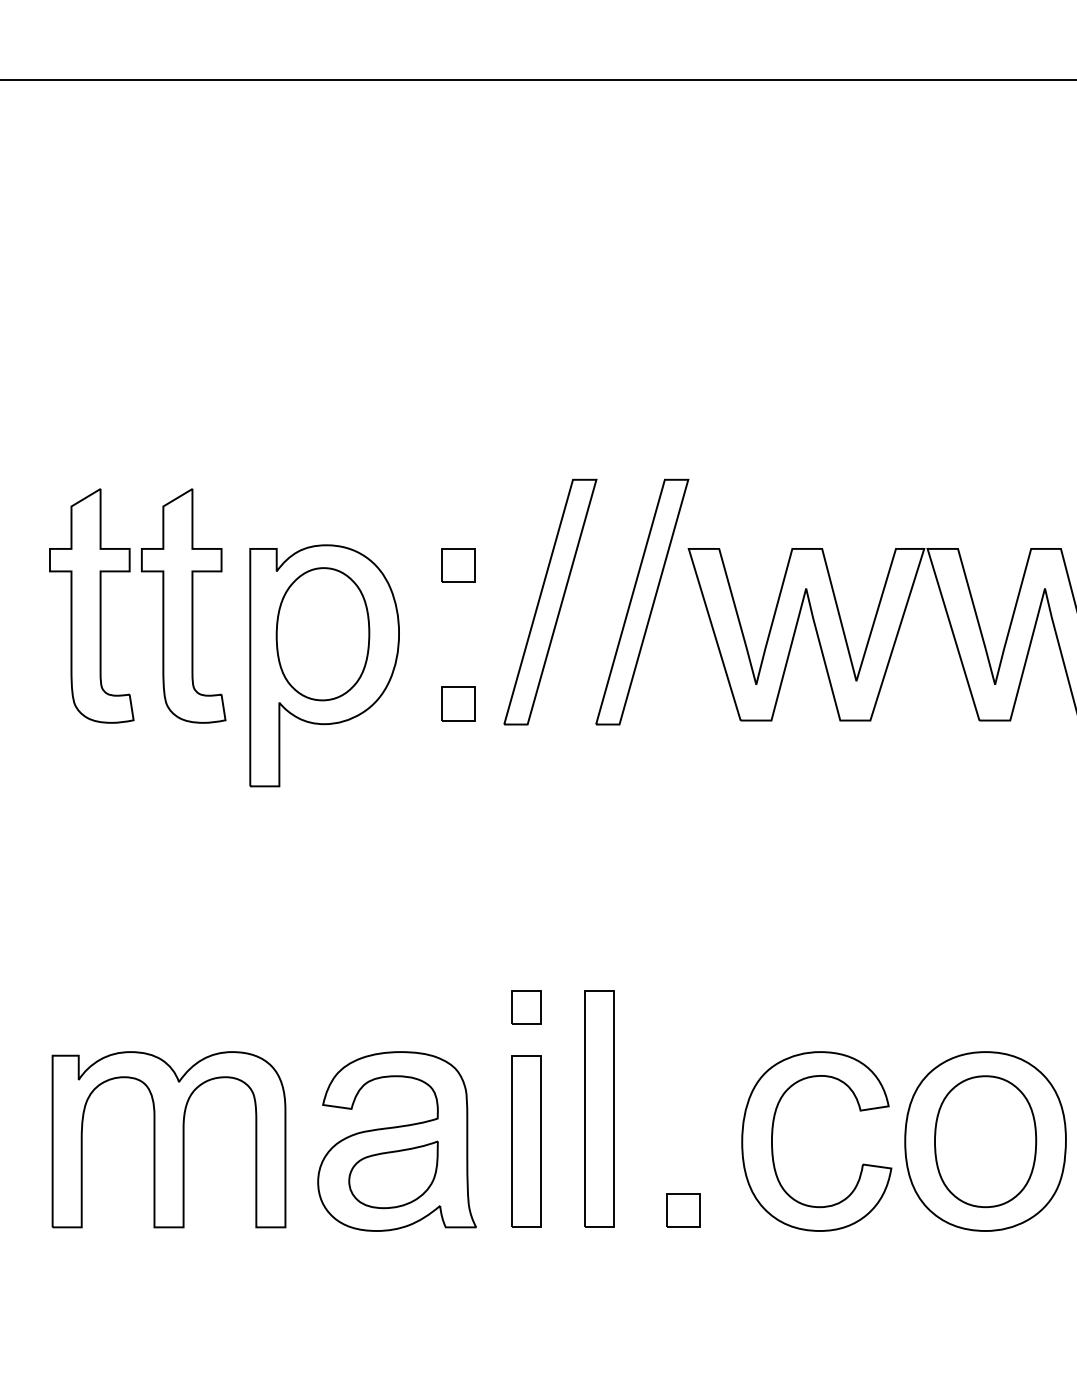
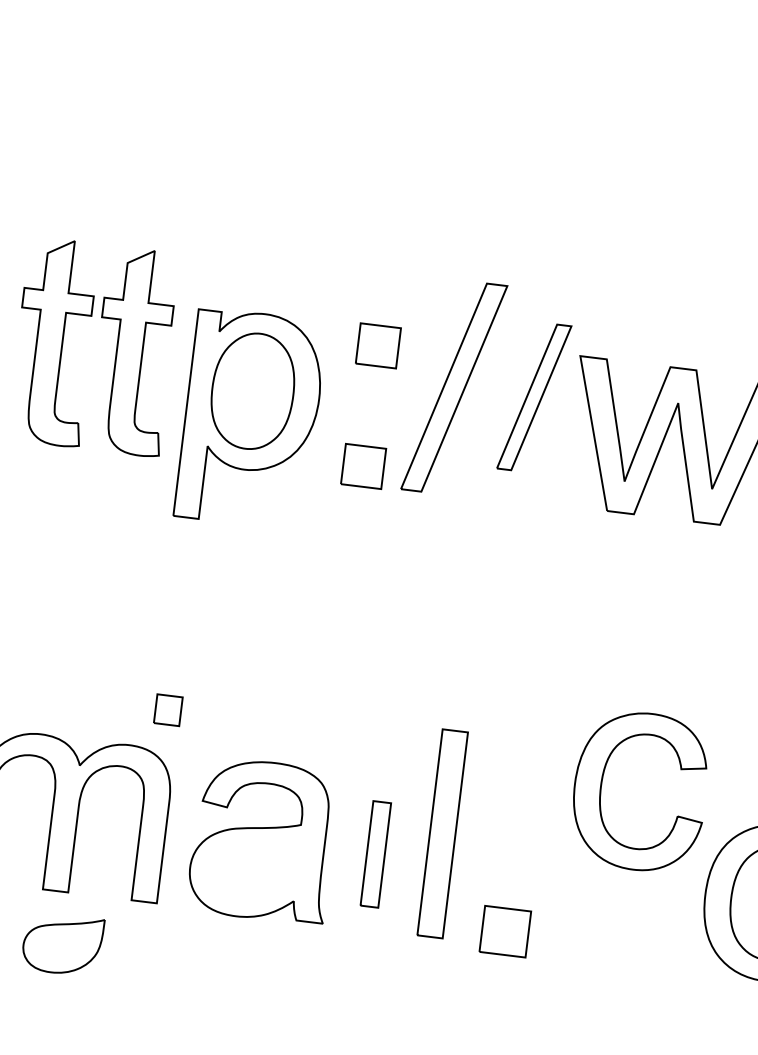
part: (458, 565) -> (378, 345), size x1.4
part: (642, 601) -> (534, 396), size x0.7
part: (458, 703) -> (363, 466), size x1.4
part: (526, 1007) -> (168, 710), moved
part: (773, 1134) -> (603, 780), moved
part: (526, 1141) -> (375, 854), size x0.7
part: (393, 1174) -> (62, 944), moved
part: (683, 1210) -> (505, 931), size x1.6

